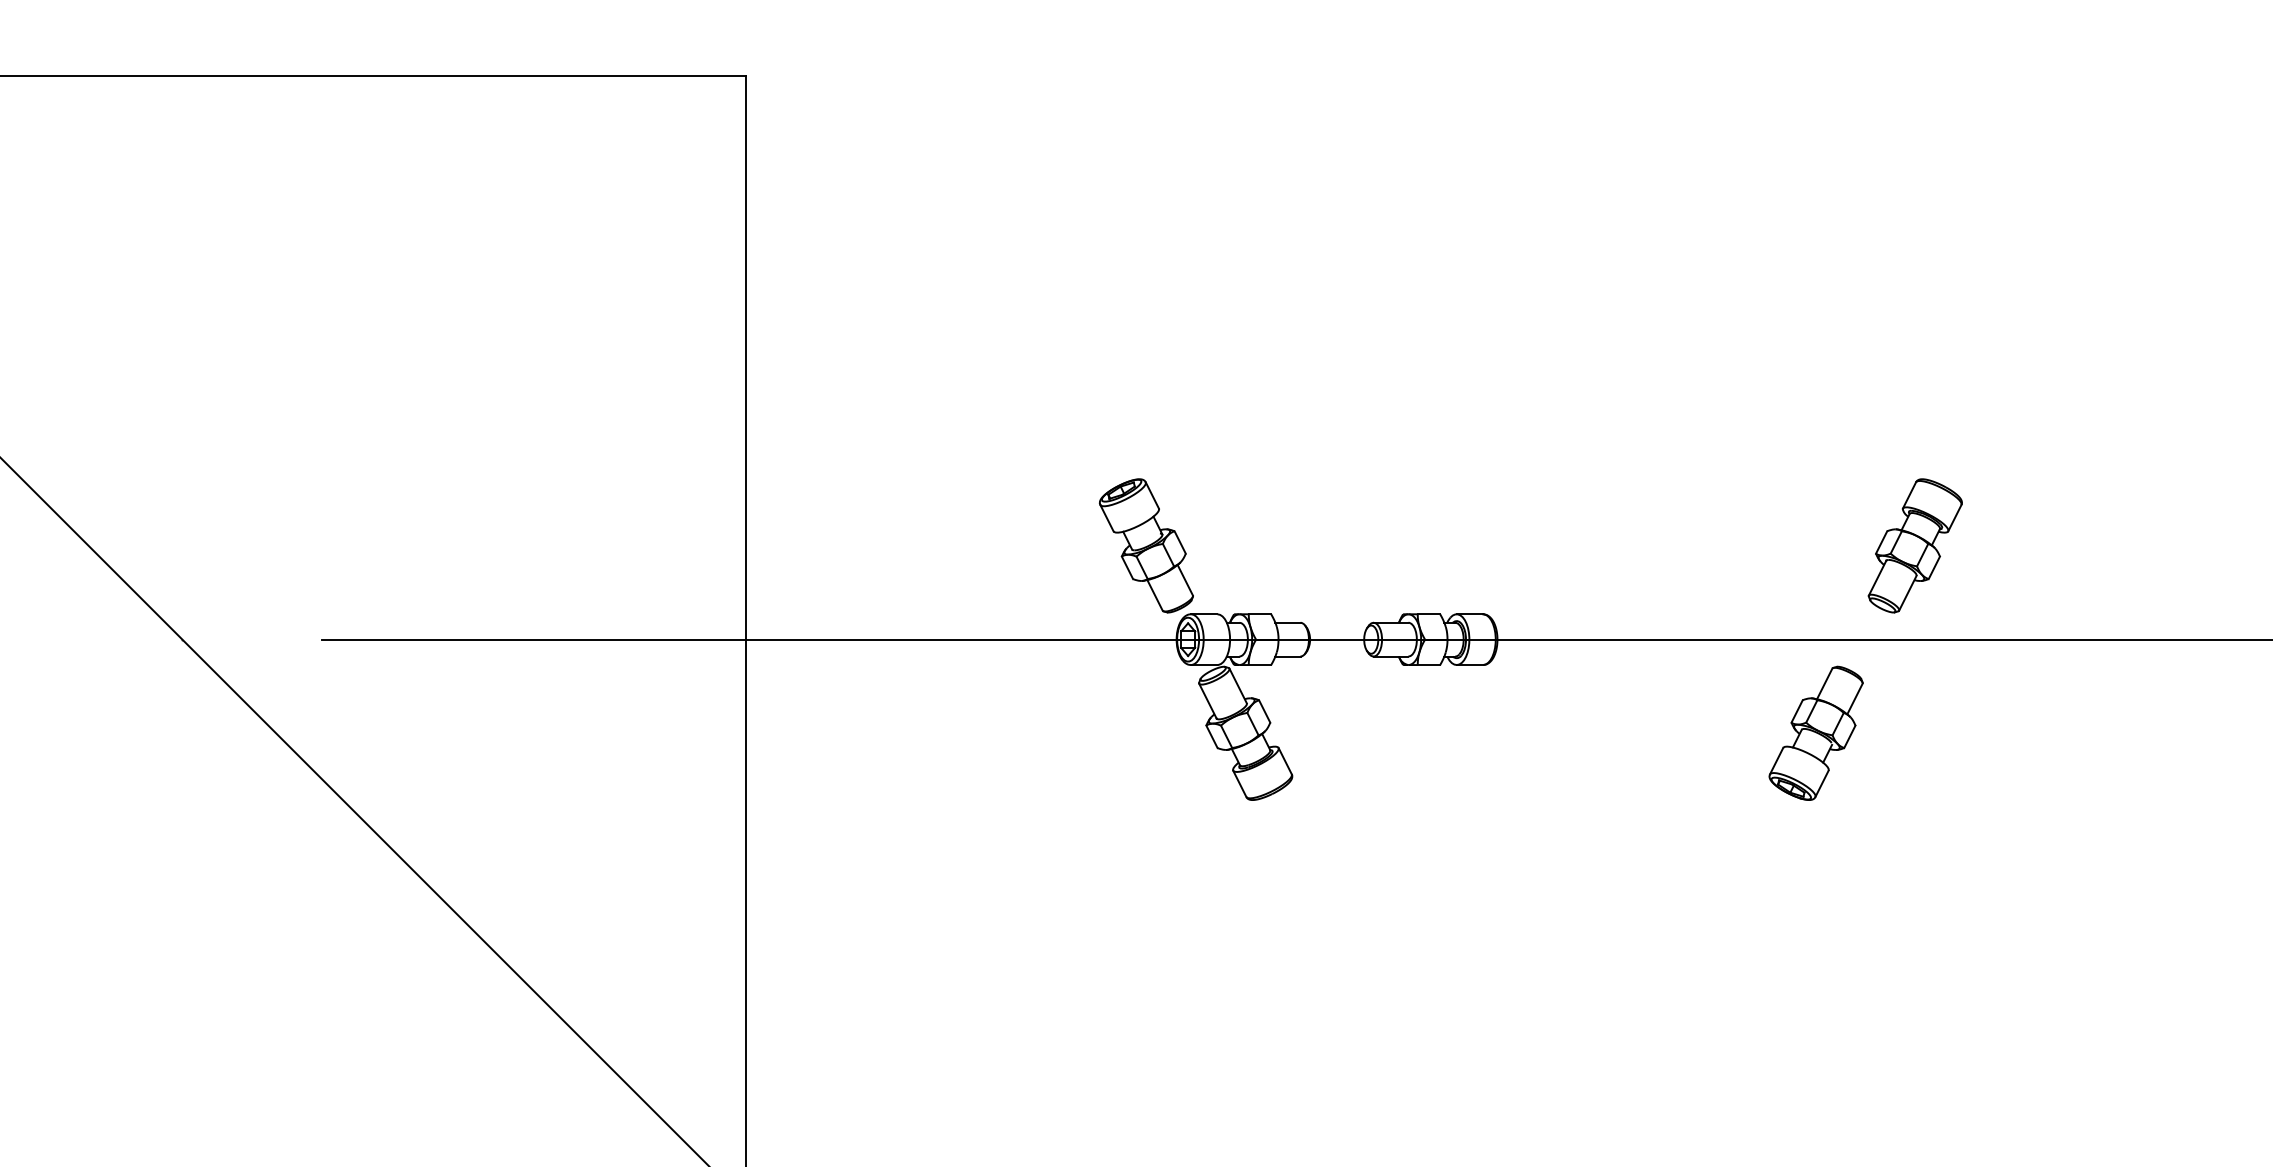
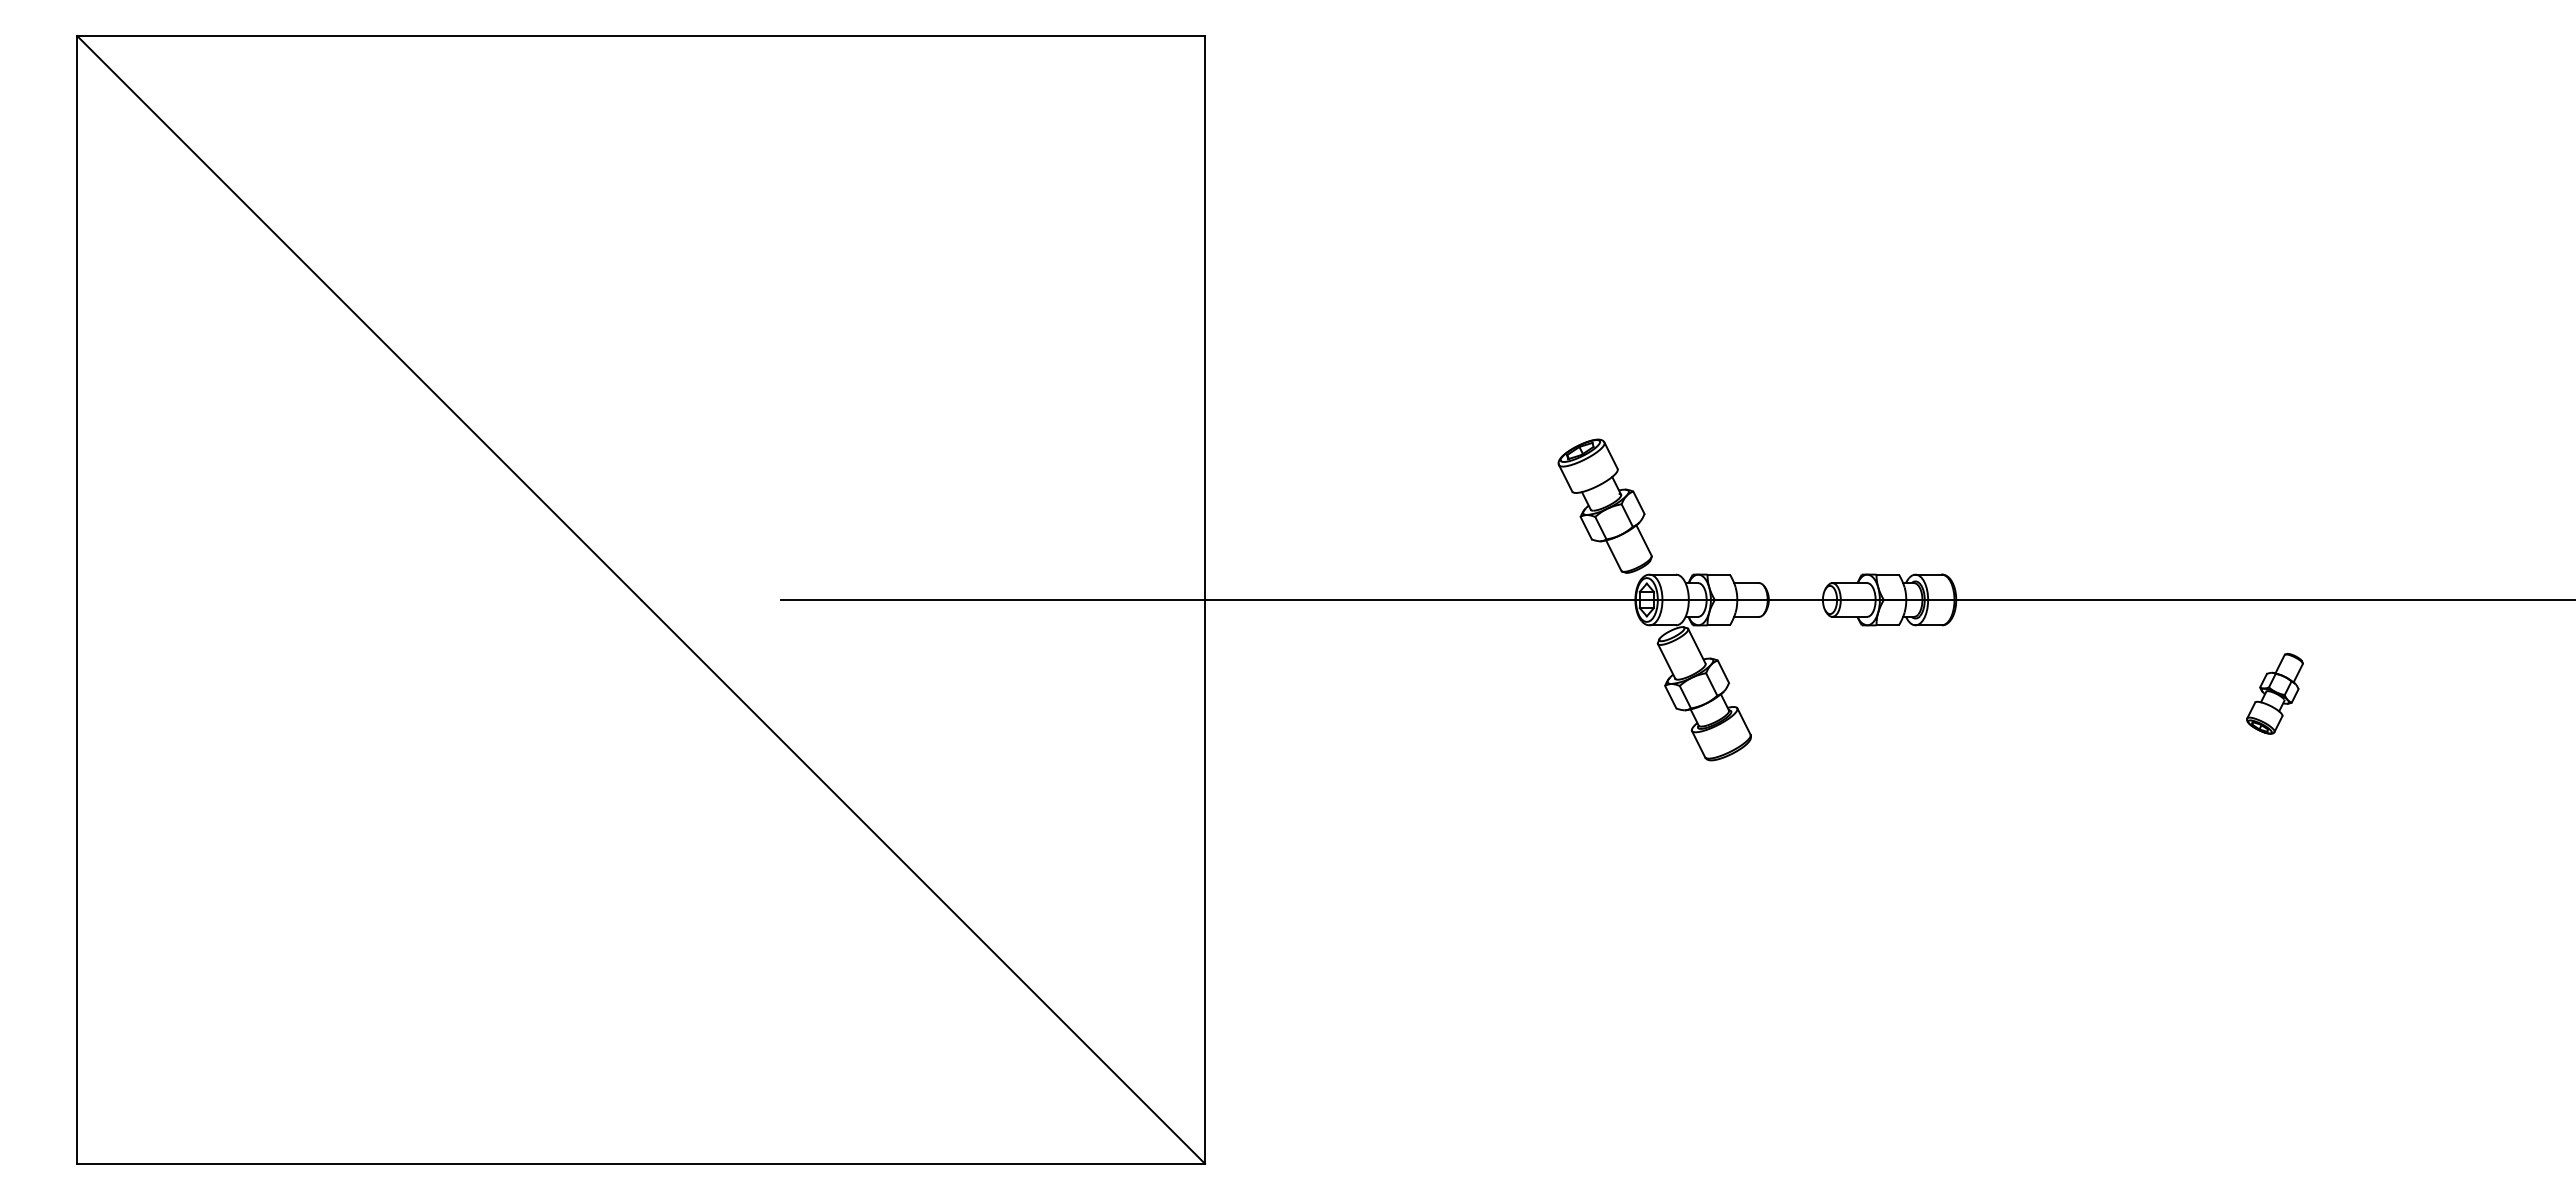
part: (1914, 545) -> (2373, 505), removed
part: (1815, 733) -> (2274, 693), size x0.6

